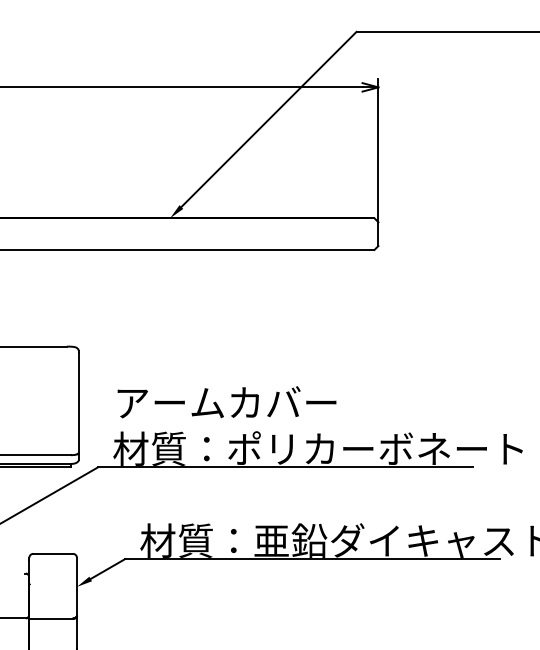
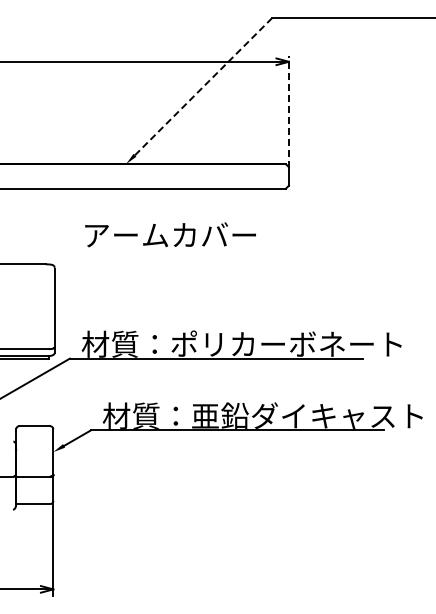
line: (269, 118) -> (203, 86), solid -> dashed
line: (377, 150) -> (288, 111), solid -> dashed
text: (226, 401) -> (170, 234), moved

